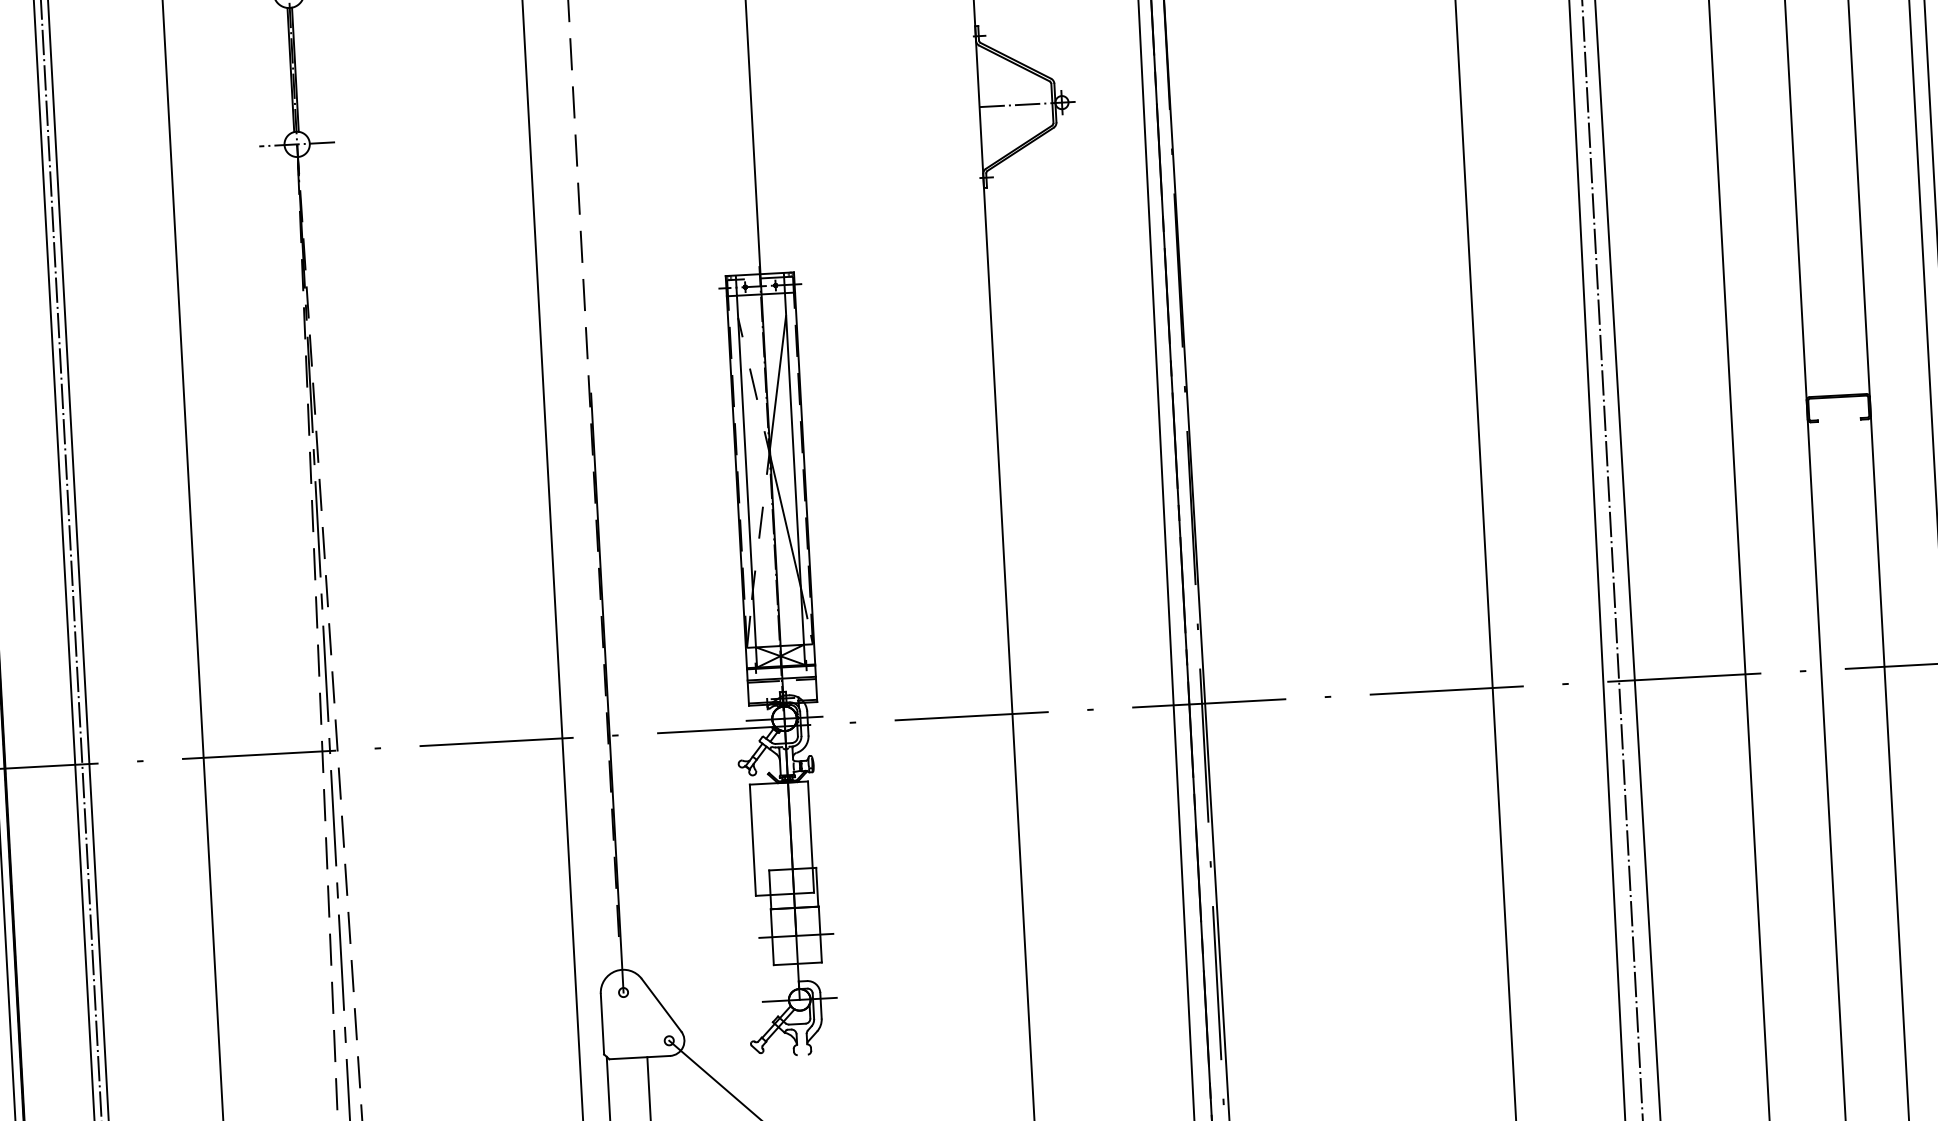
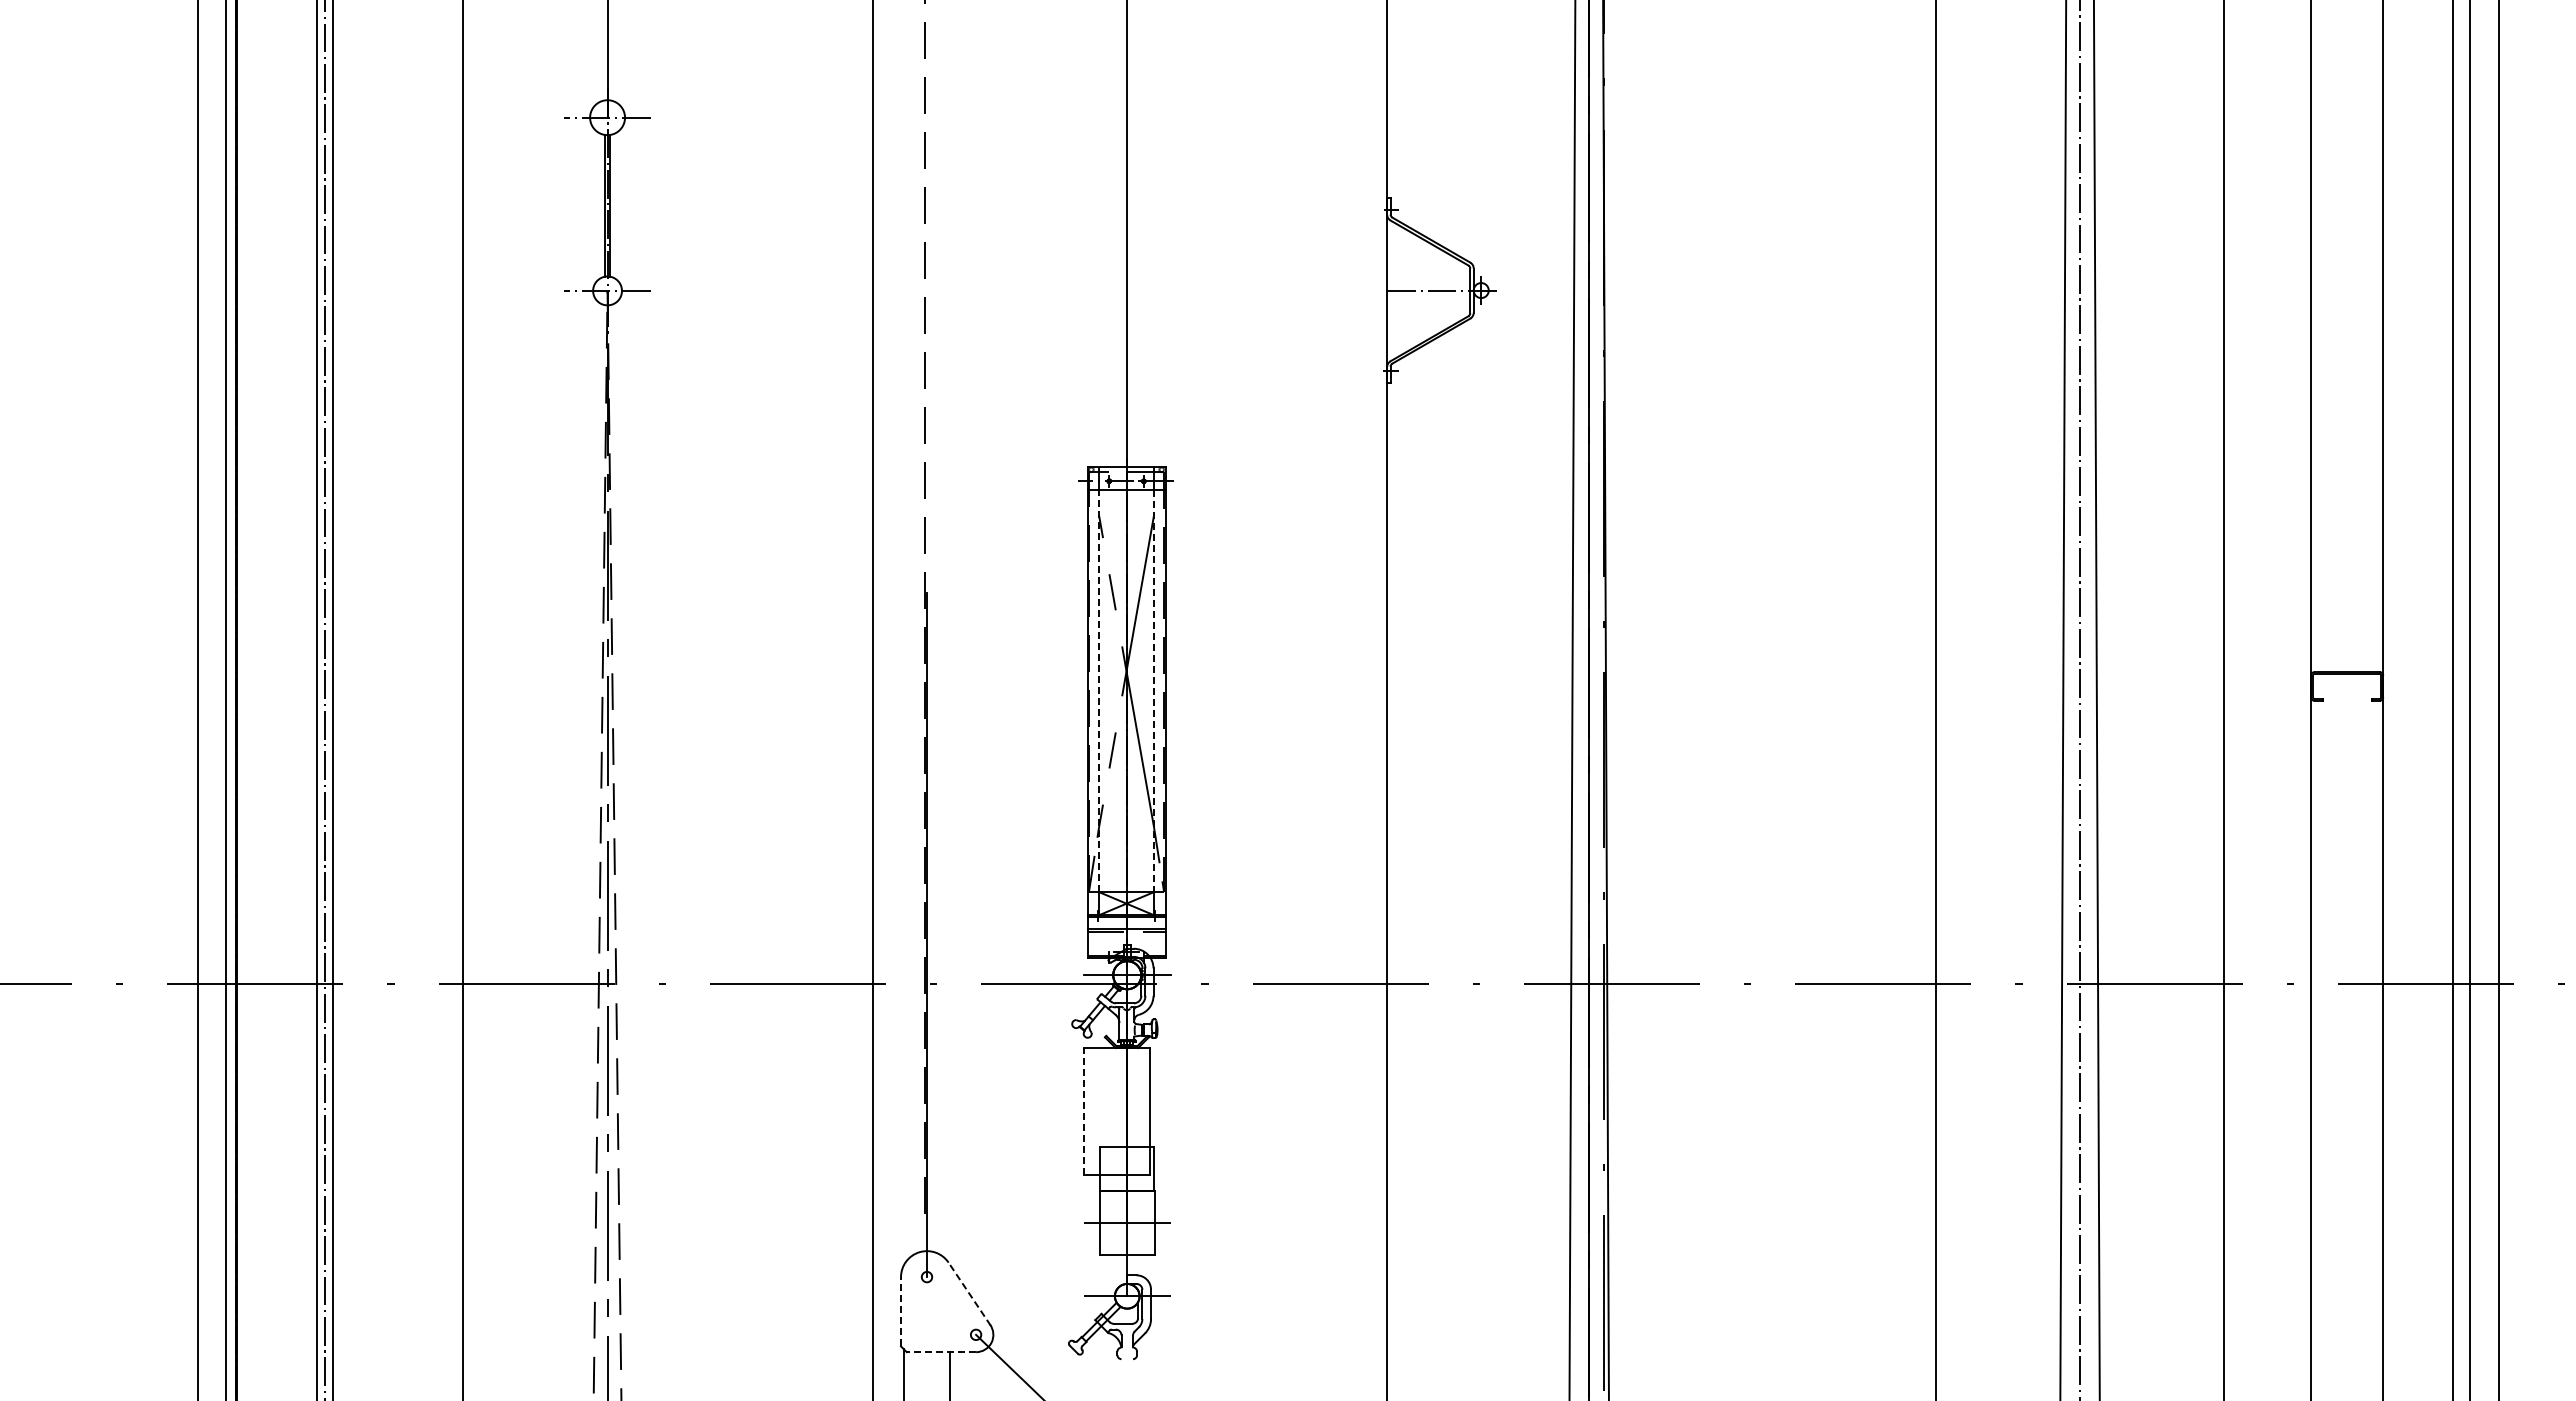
line: (794, 469) -> (1153, 691), solid -> dashed
line: (746, 471) -> (1099, 691), solid -> dashed
line: (752, 840) -> (1083, 1111), solid -> dashed
line: (661, 1005) -> (969, 1294), solid -> dashed
line: (602, 1023) -> (901, 1311), solid -> dashed
line: (639, 1057) -> (941, 1352), solid -> dashed

